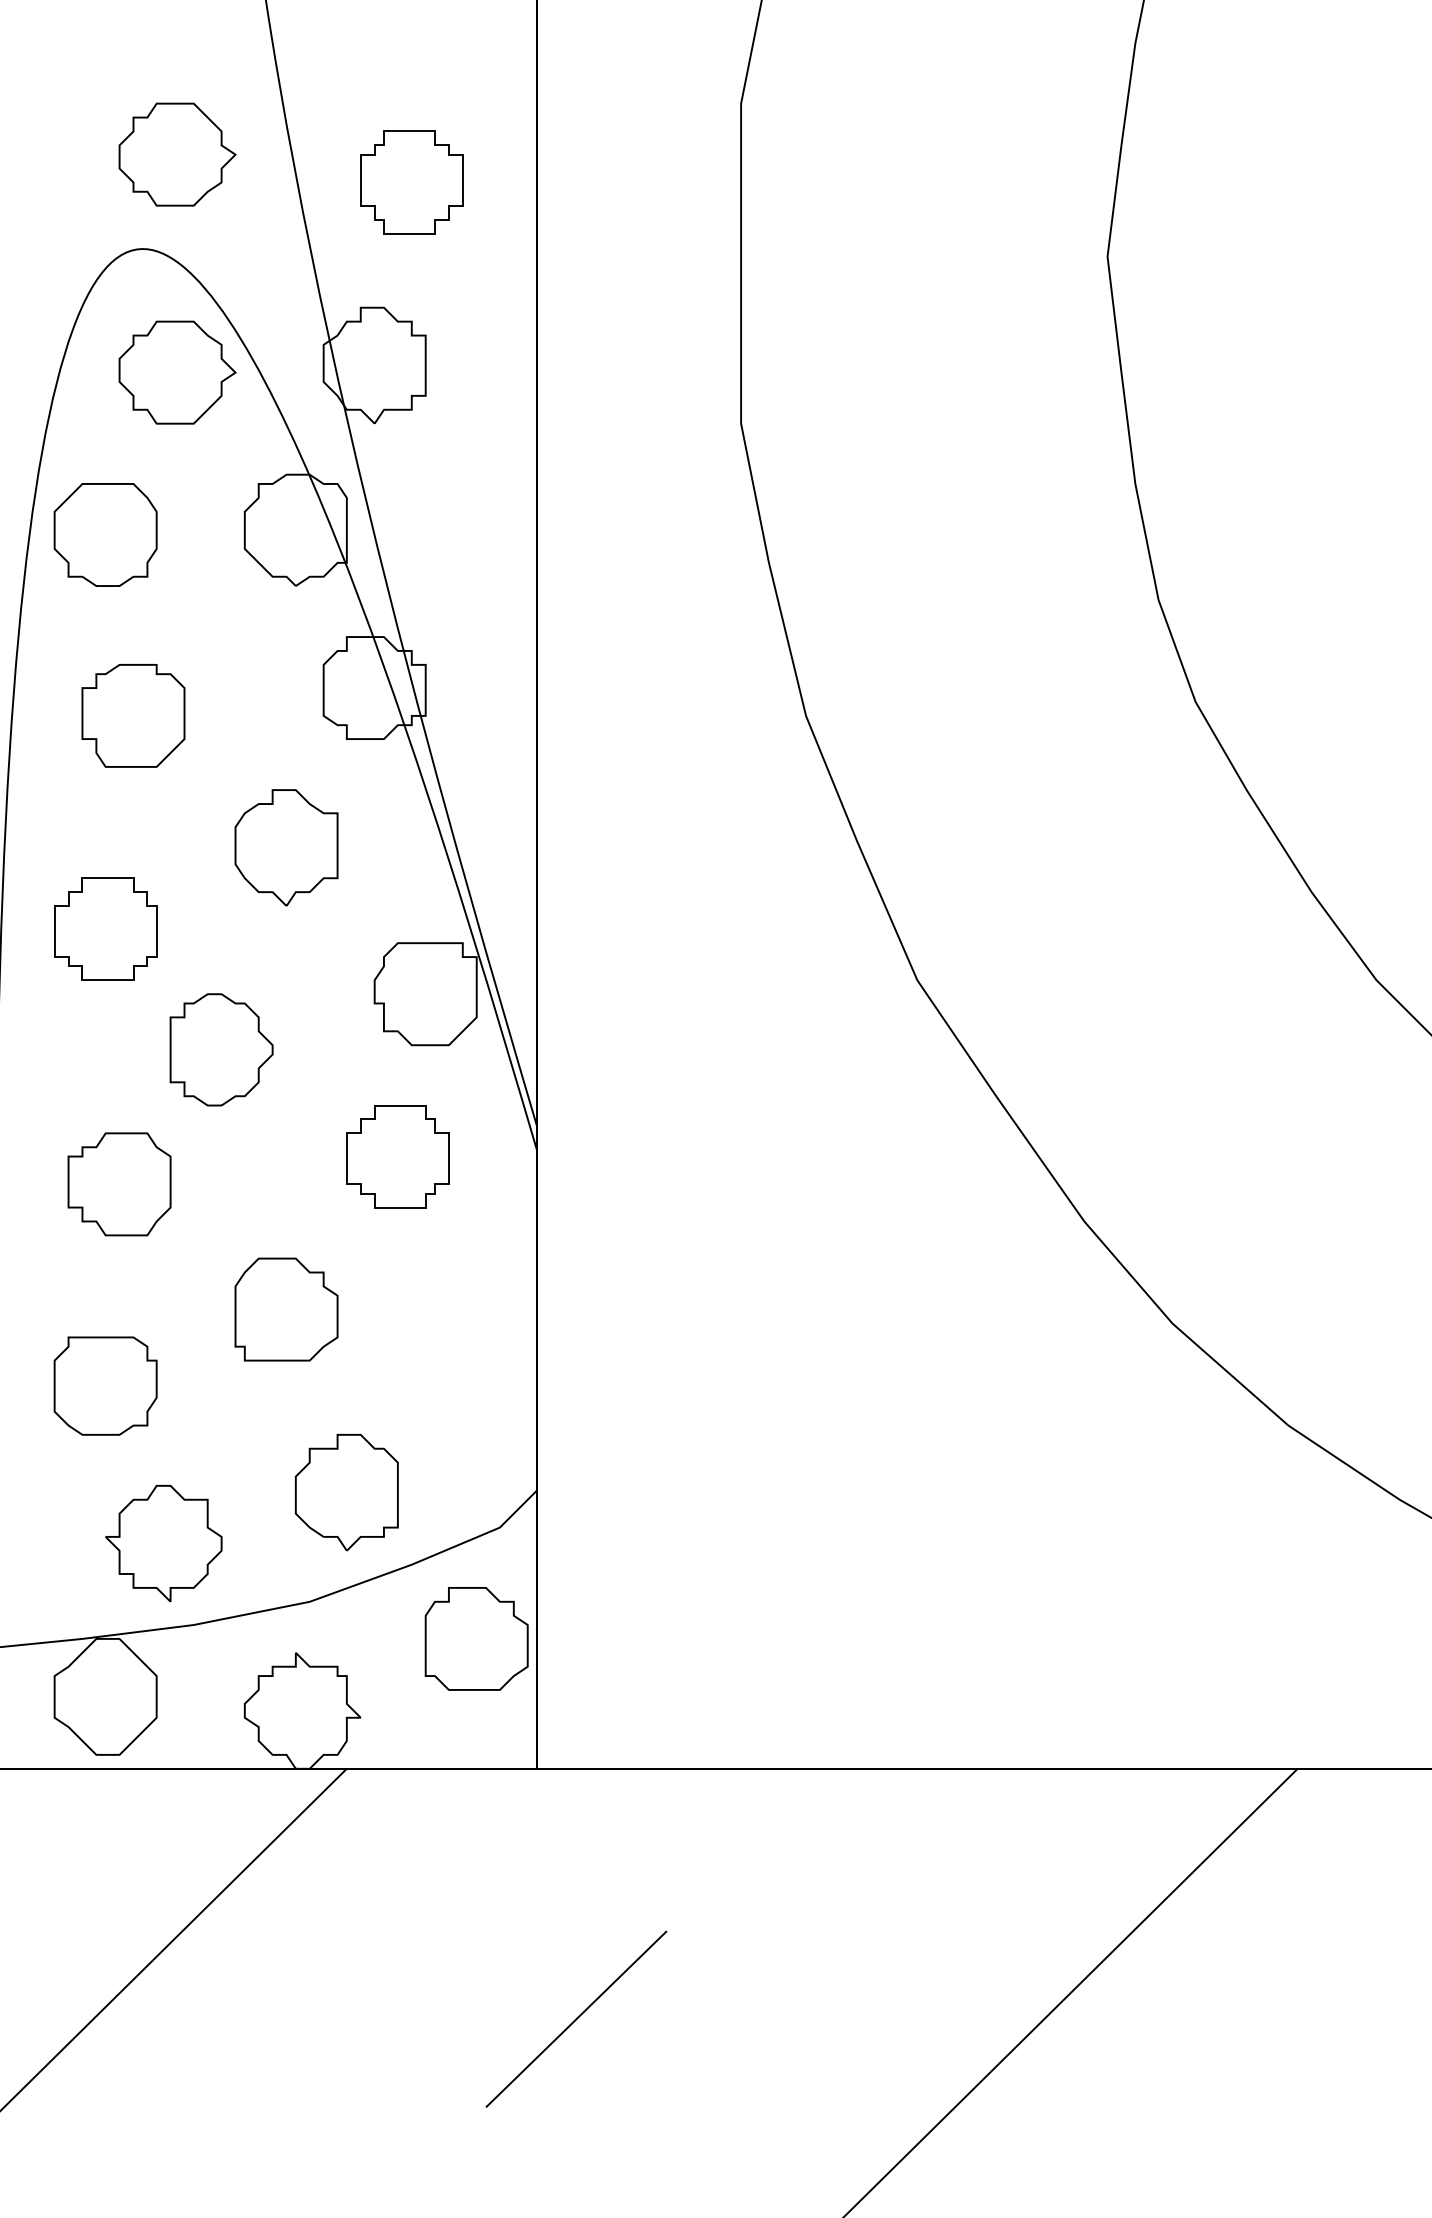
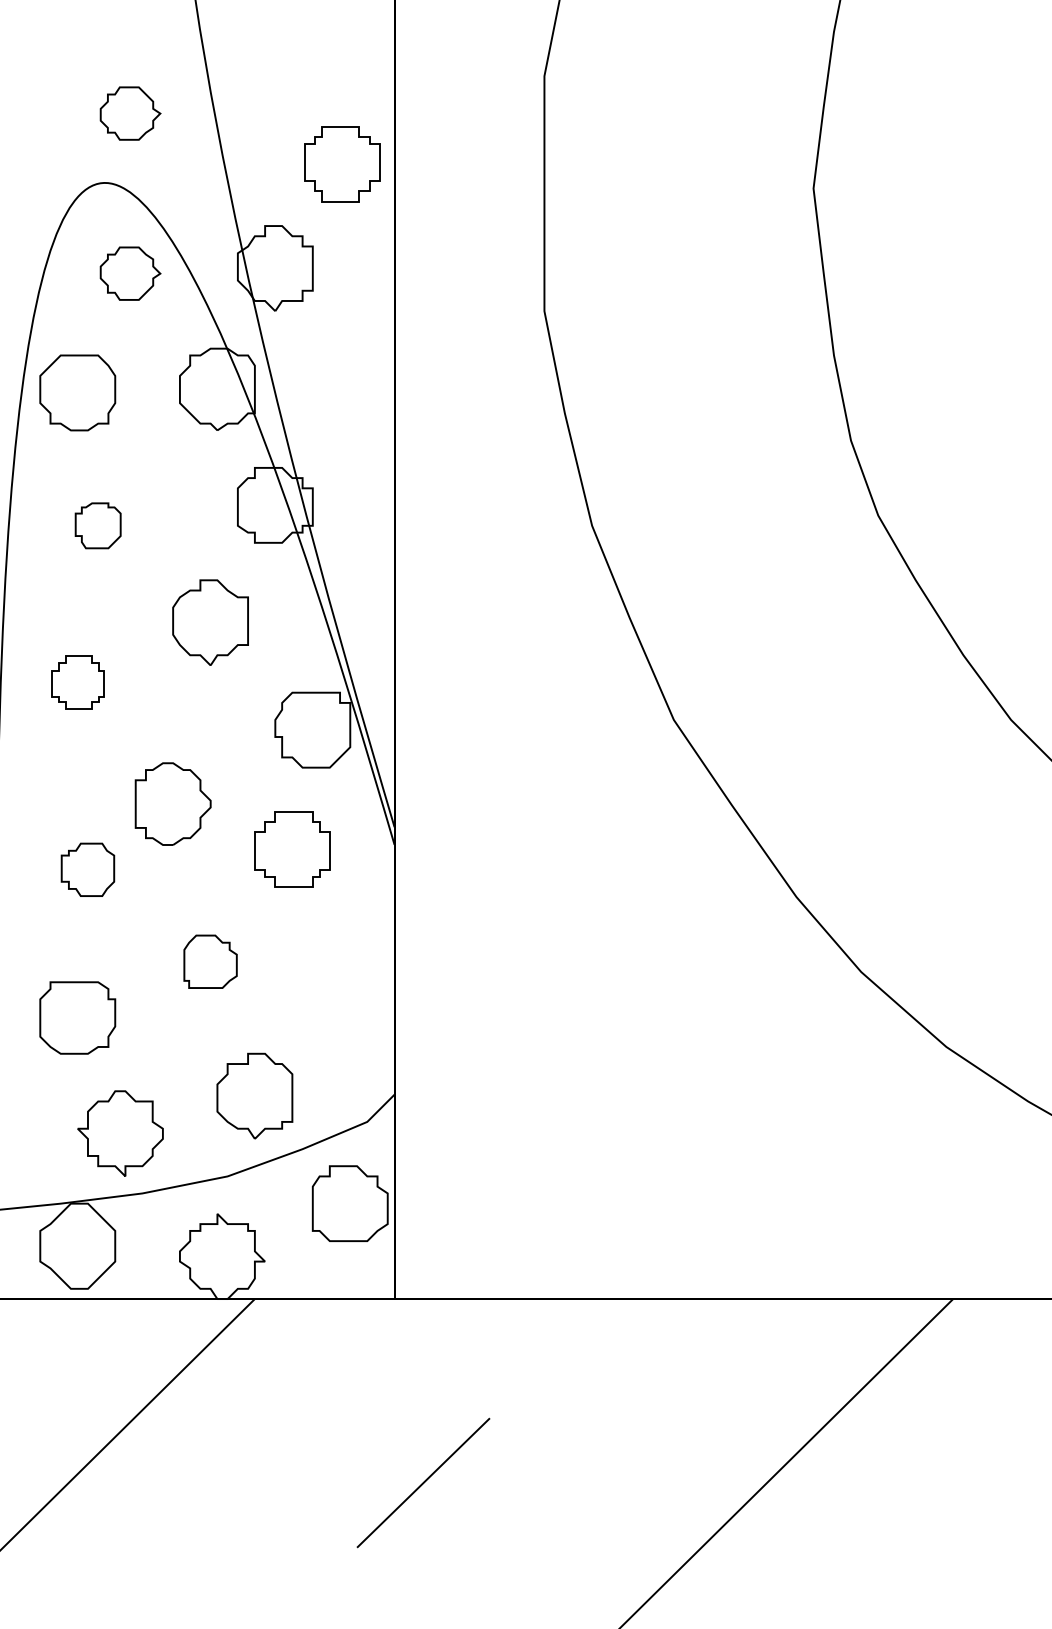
part: (177, 154) -> (130, 113), size x0.7
part: (411, 182) -> (342, 164), moved
part: (177, 372) -> (130, 273), size x0.7
part: (133, 715) -> (98, 525), size x0.6
part: (105, 928) -> (77, 681), size x0.7
part: (221, 1049) -> (173, 803), moved
part: (119, 1184) -> (87, 869), size x0.7
part: (286, 1309) -> (210, 961), size x0.7

